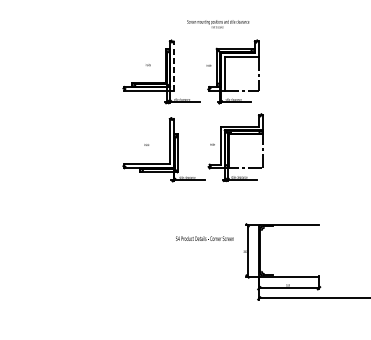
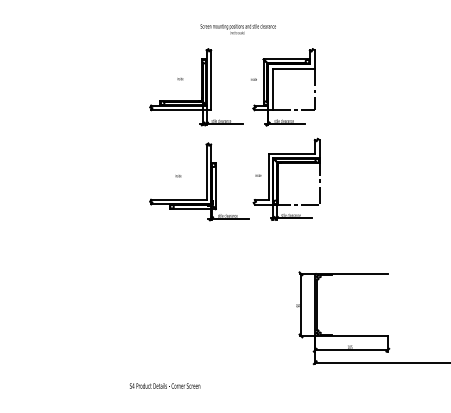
text: (217, 24) -> (237, 29), moved
line: (173, 66) -> (211, 80), dashed -> solid
text: (204, 238) -> (164, 385), moved

